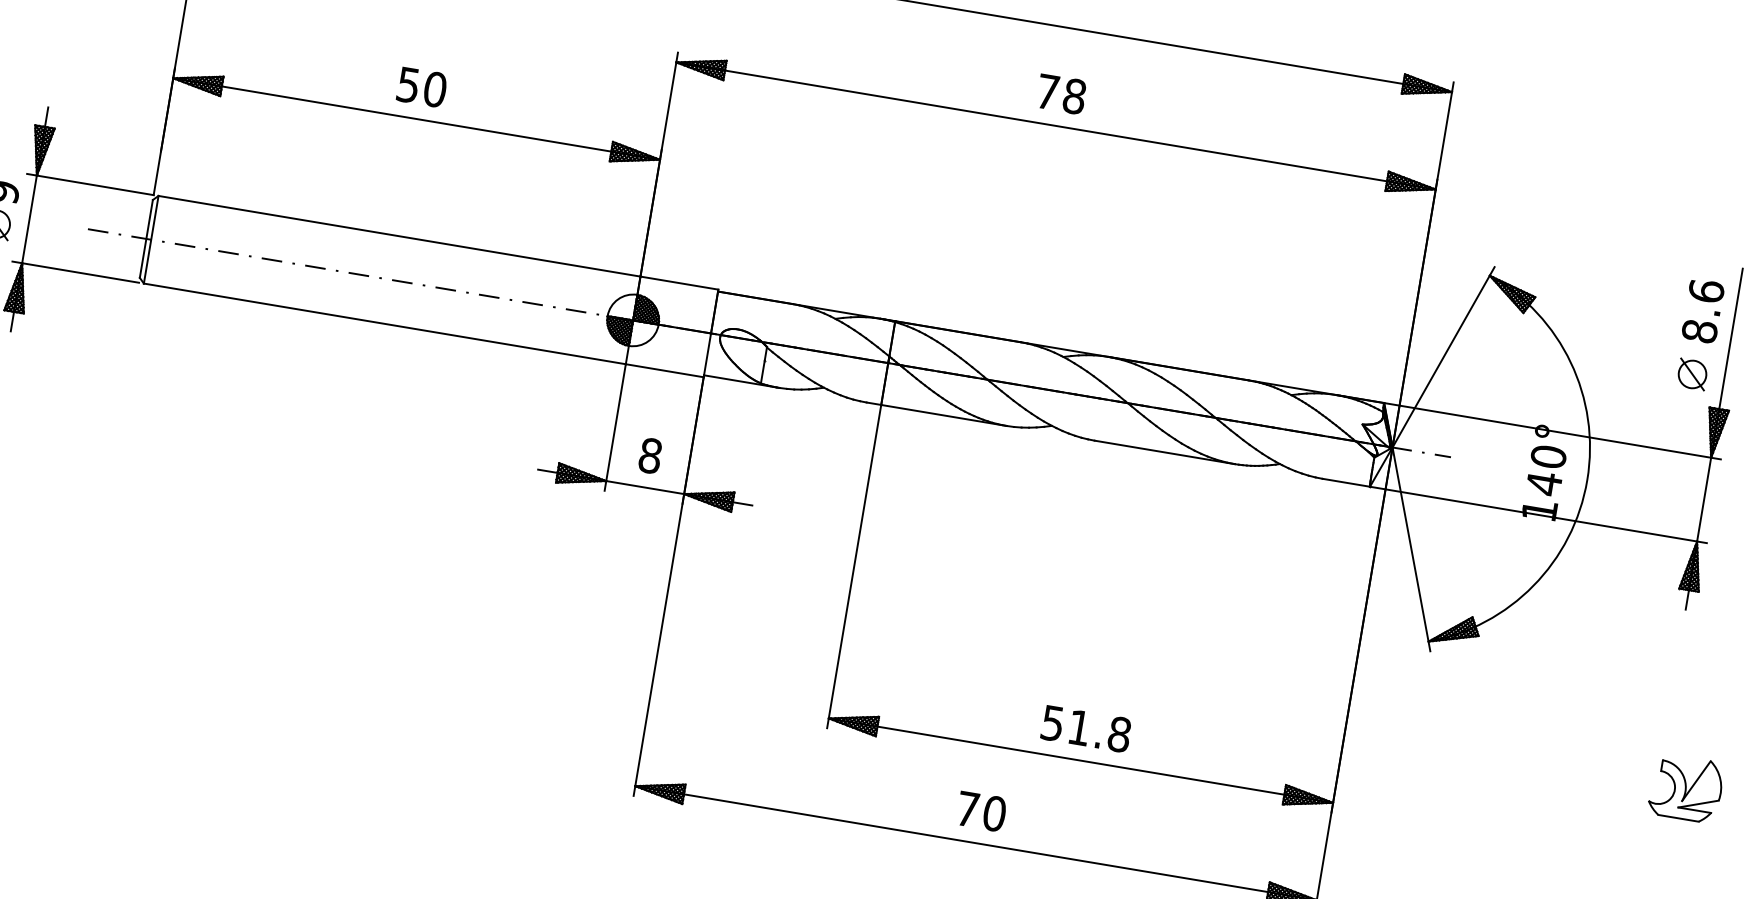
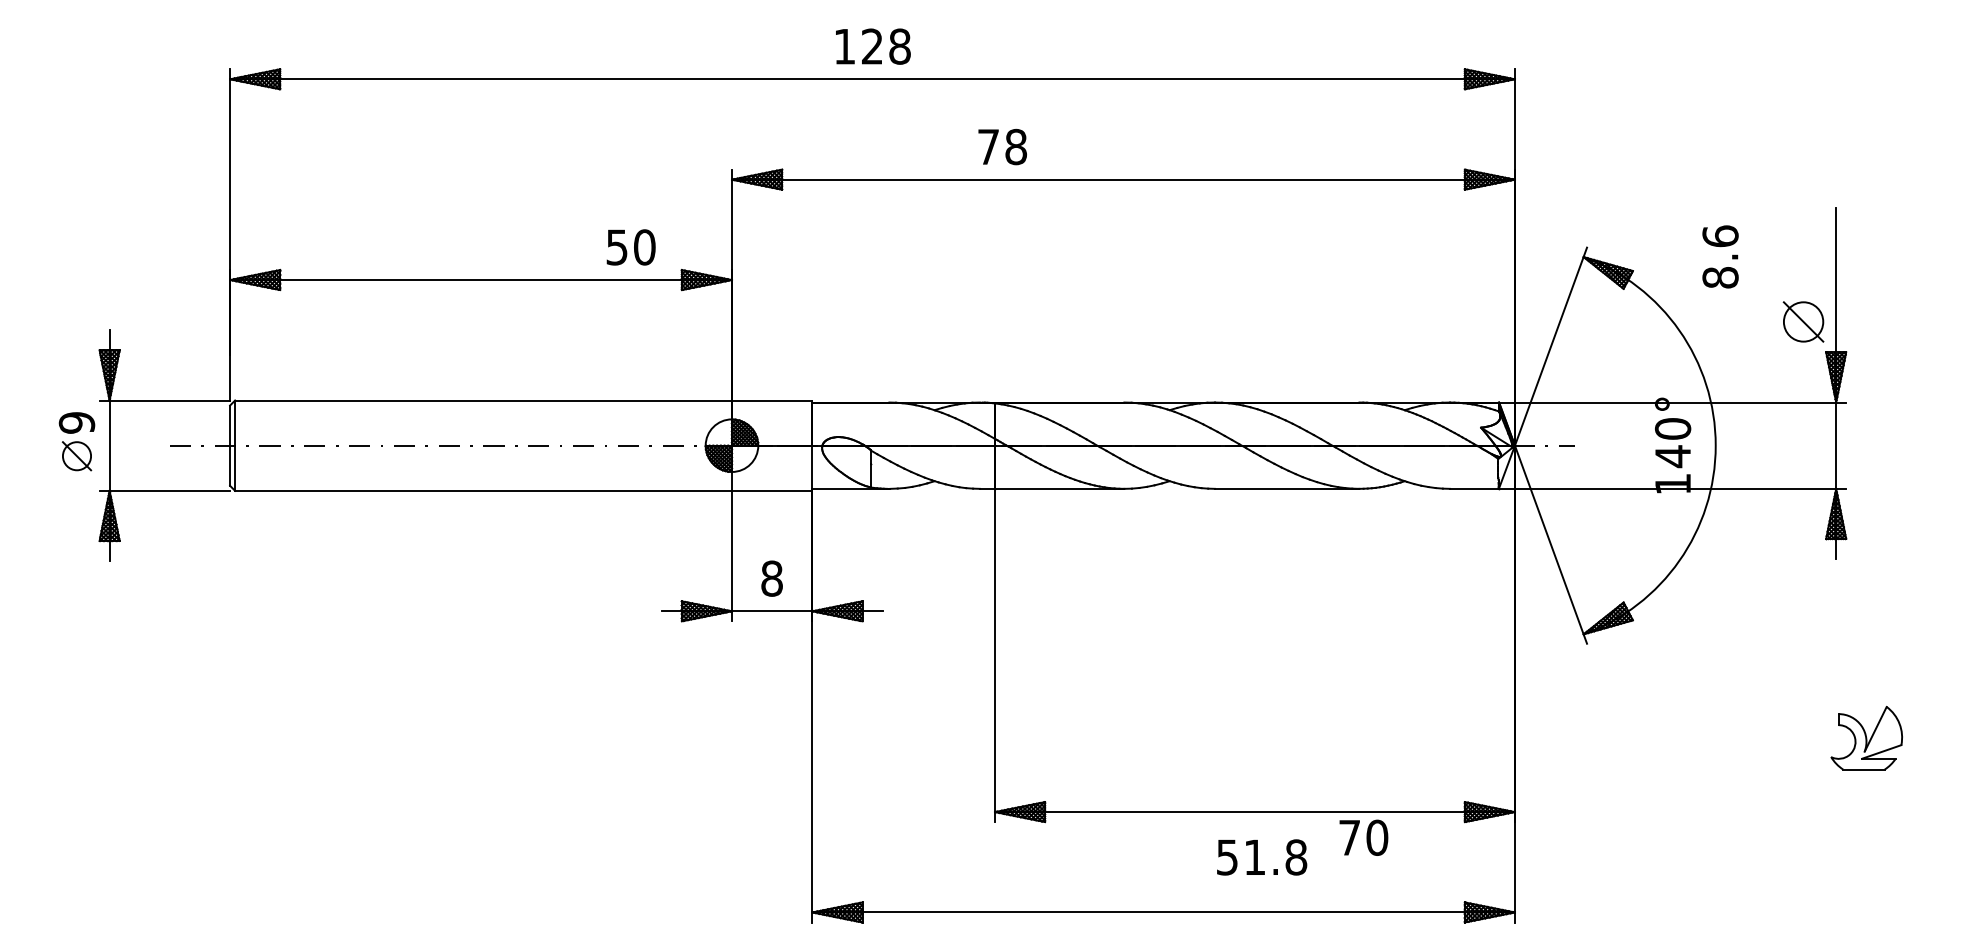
text: (421, 87) -> (630, 247), moved
text: (1061, 93) -> (1002, 146), moved
text: (1703, 310) -> (1720, 256), moved
part: (1692, 374) -> (1803, 322), size x1.4
text: (1086, 729) -> (1262, 857), moved
text: (981, 811) -> (1363, 837), moved

